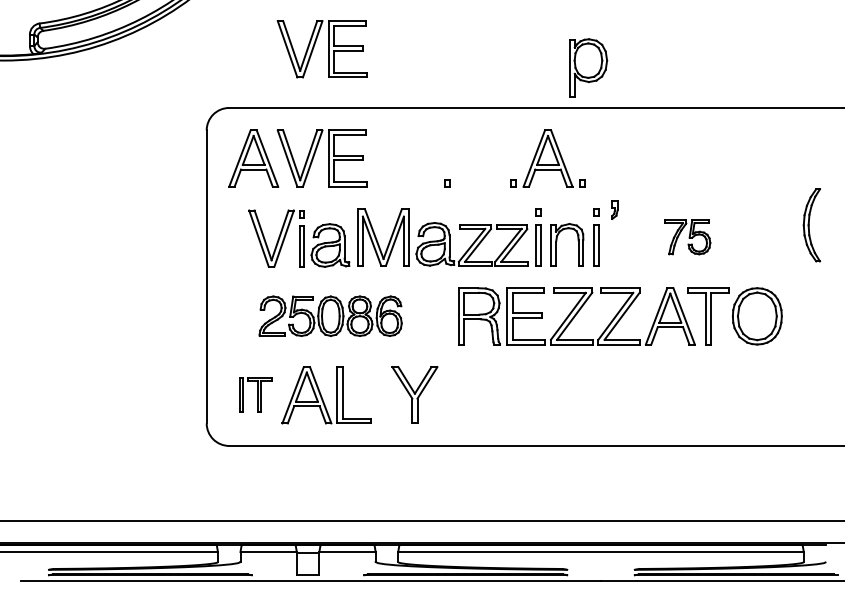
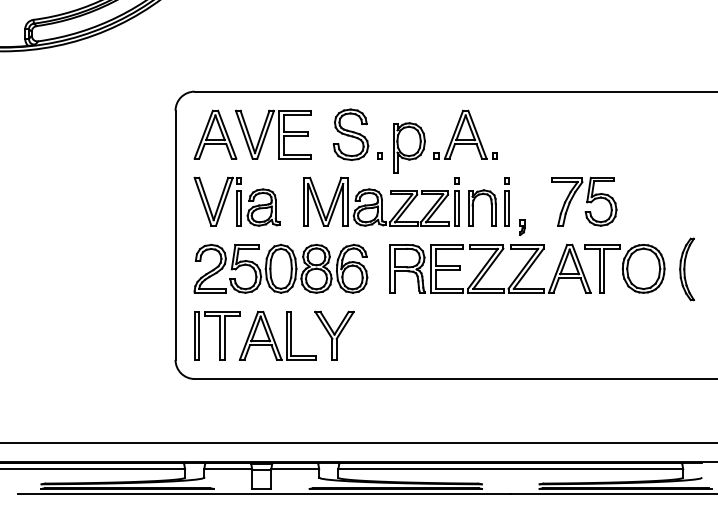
part: (321, 48) -> (273, 41), removed
part: (588, 67) -> (409, 147), moved
part: (412, 158) -> (350, 134), added
part: (614, 210) -> (522, 227), moved
part: (811, 225) -> (686, 269), moved
part: (687, 237) -> (584, 201), size x1.67
part: (298, 238) -> (236, 201), moved
part: (330, 315) -> (280, 268), size x1.43
part: (256, 394) -> (217, 335), size x1.67
part: (414, 394) -> (334, 335), moved

